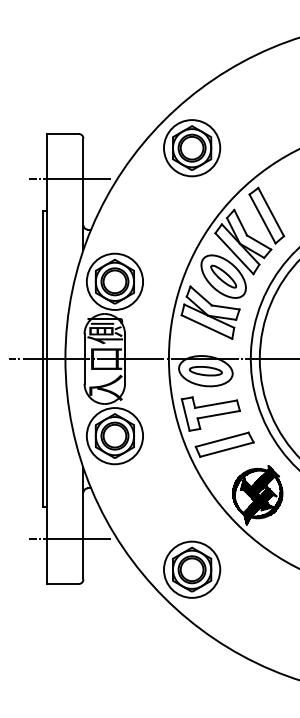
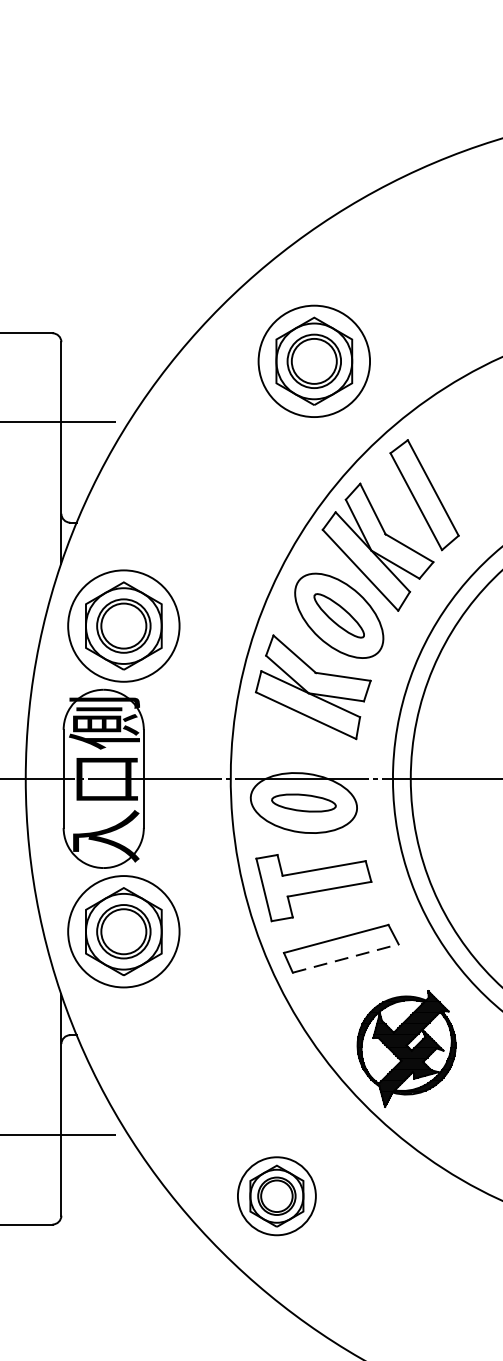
part: (192, 148) -> (315, 361), moved
line: (226, 449) -> (344, 958), solid -> dashed
part: (192, 569) -> (277, 1195), size x0.7

